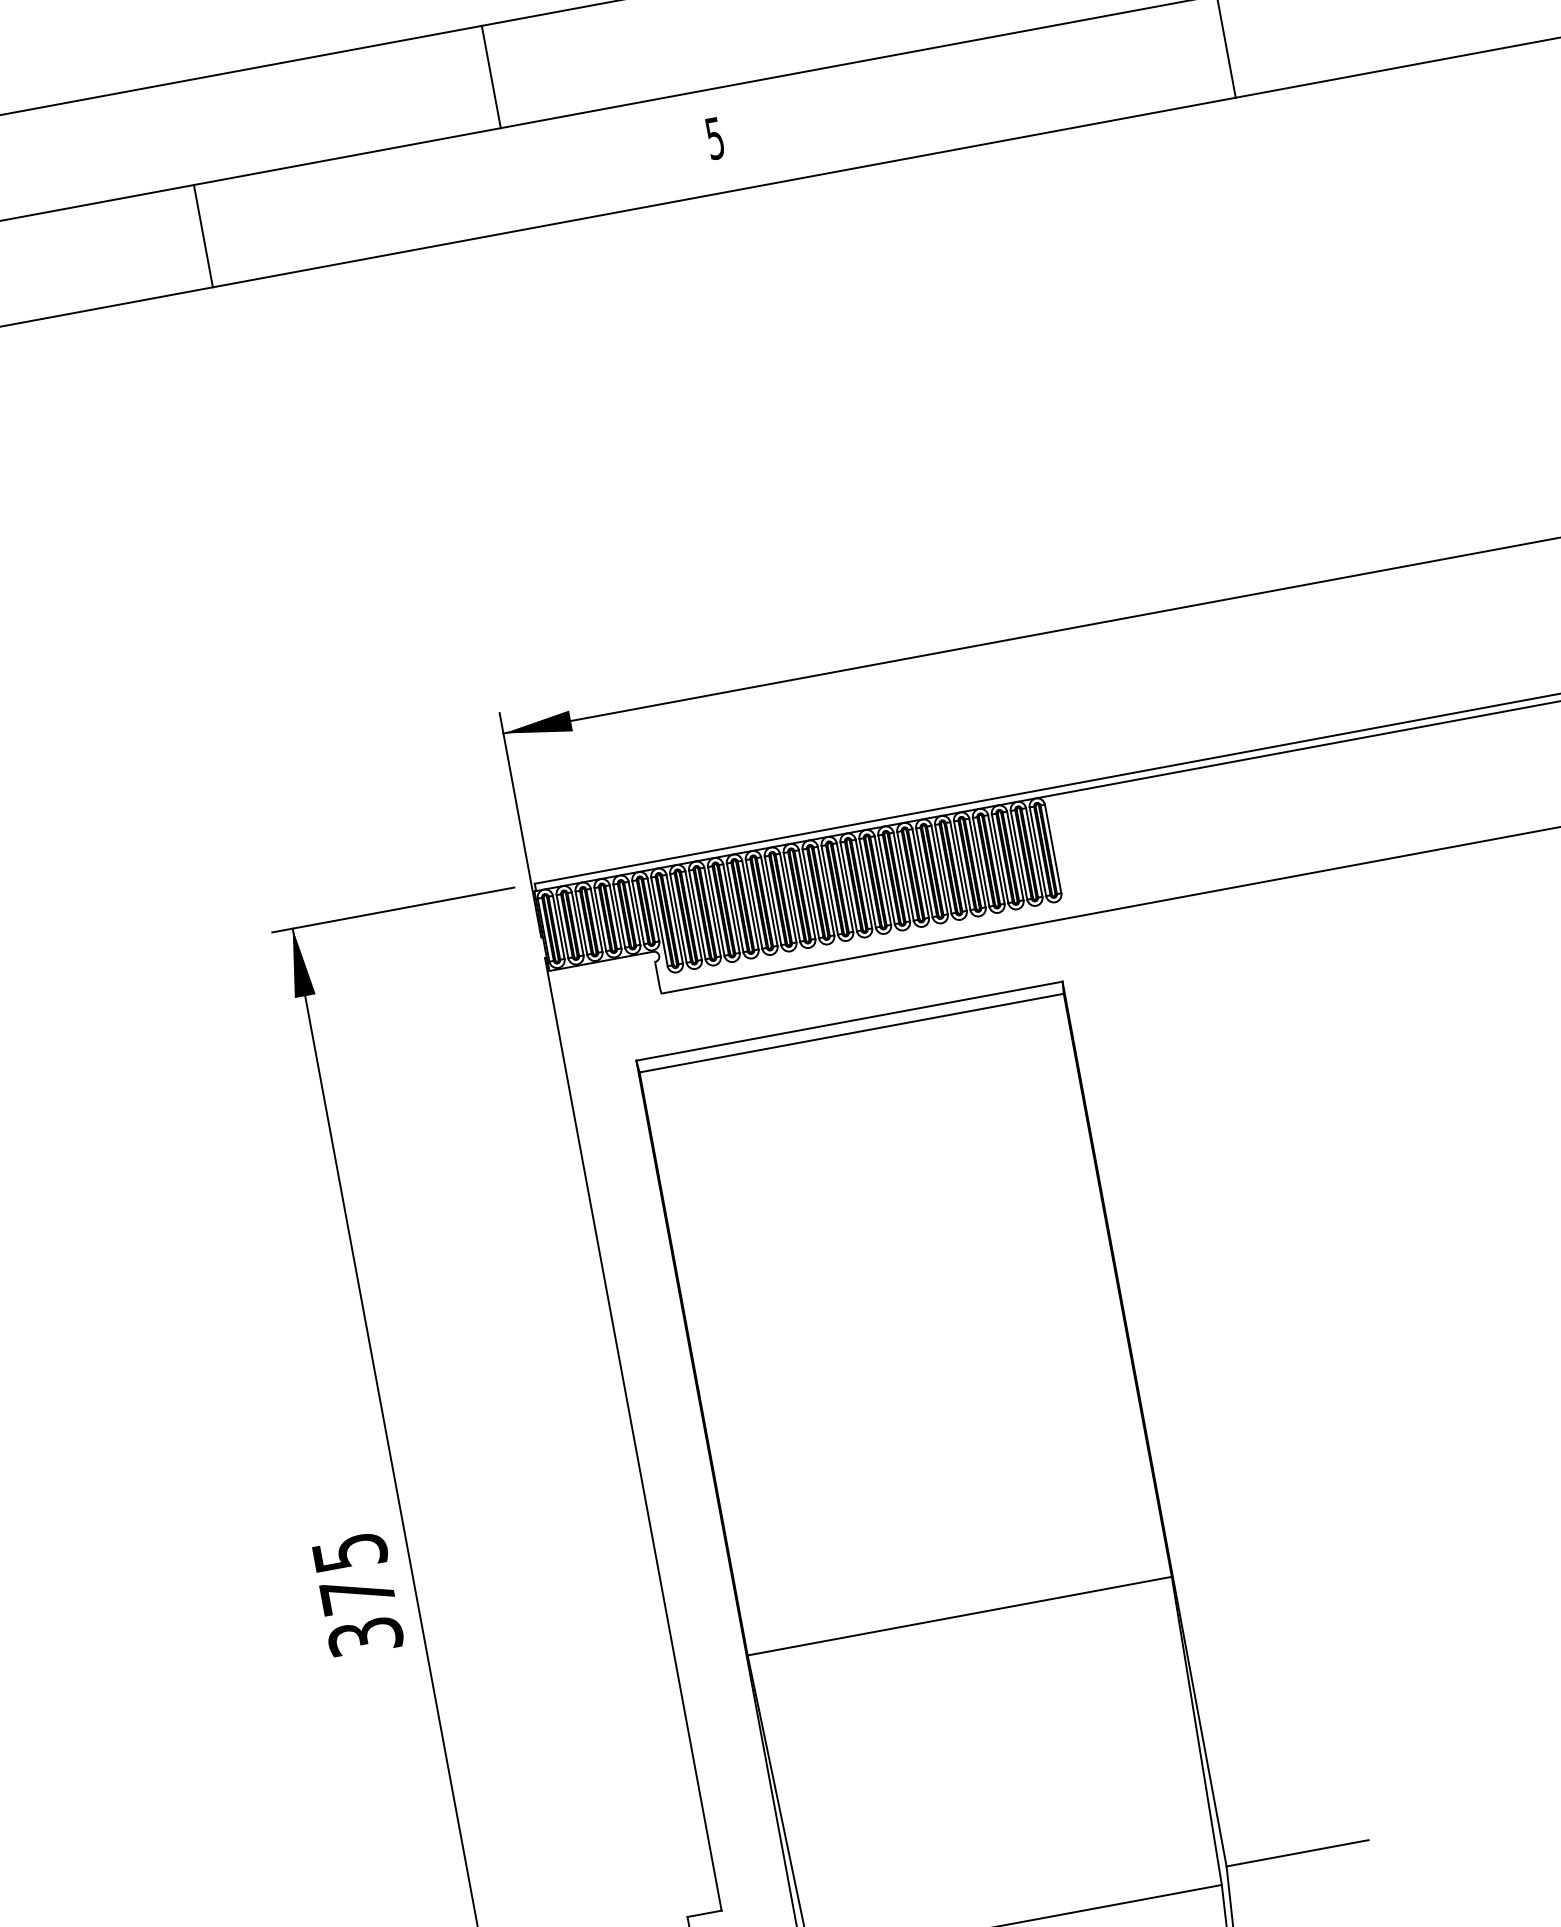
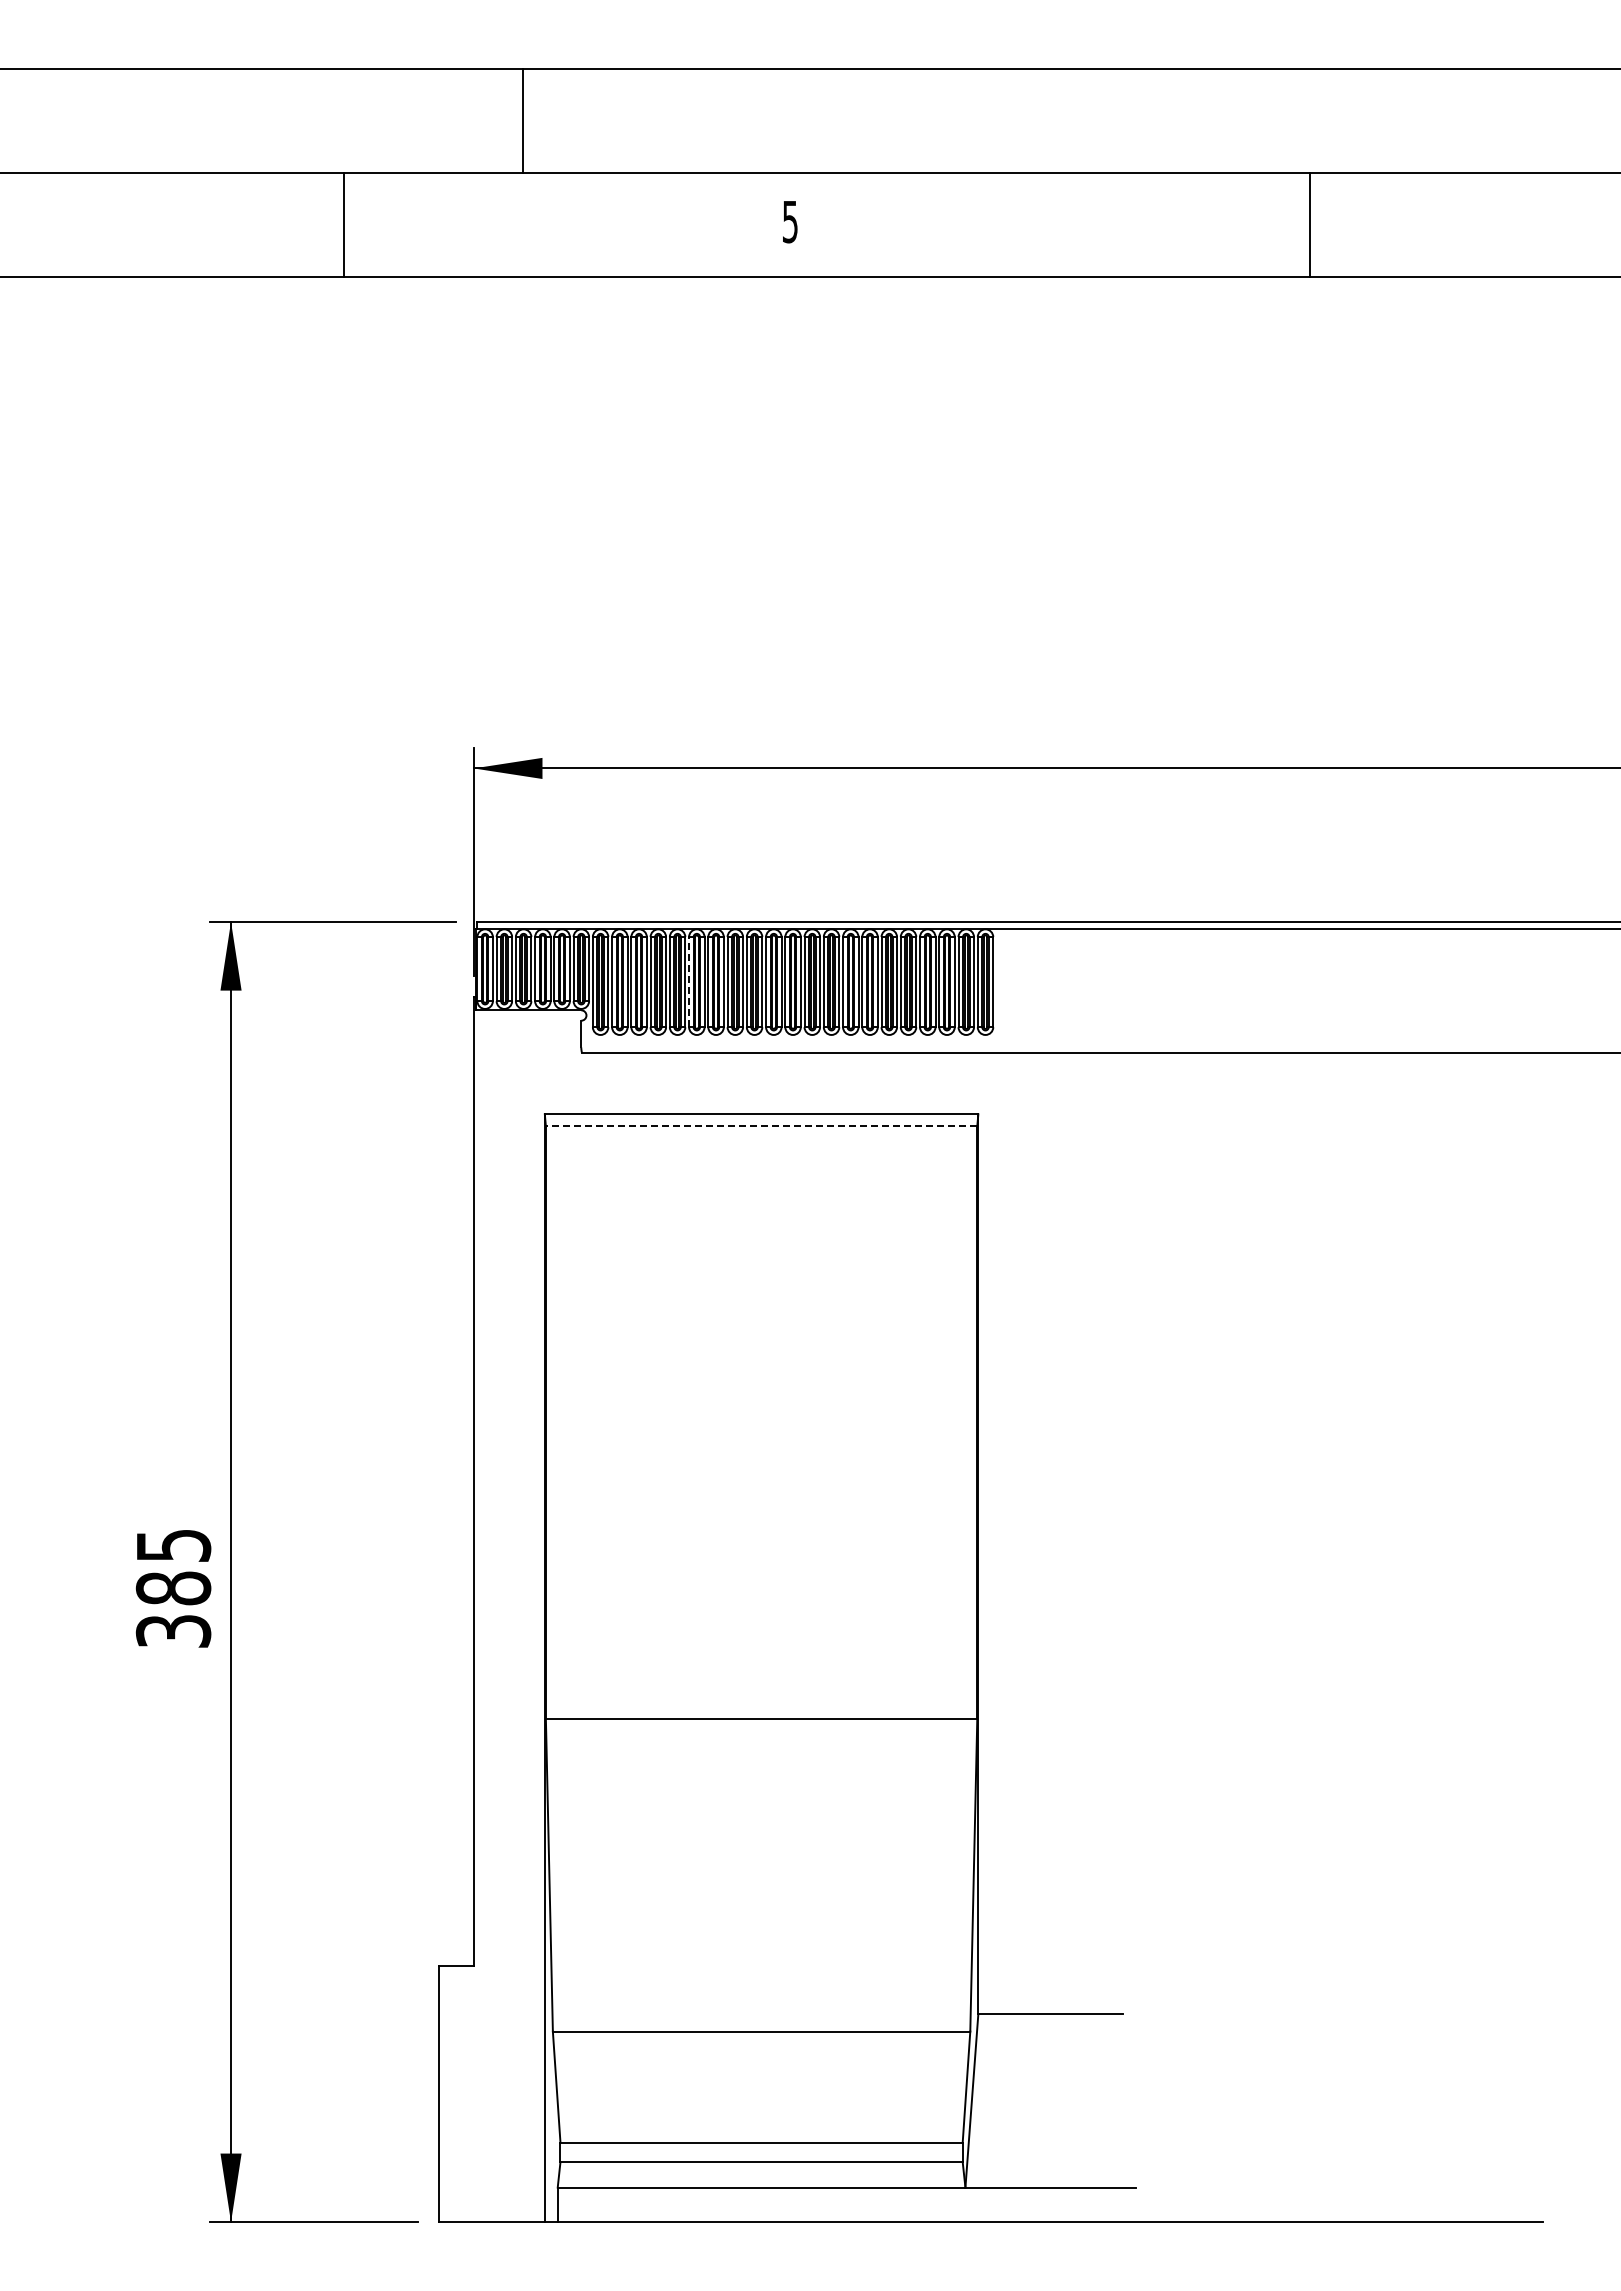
line: (491, 76) -> (522, 120), moved
line: (203, 235) -> (344, 224), moved
line: (754, 903) -> (689, 981), solid -> dashed
line: (851, 1033) -> (761, 1126), solid -> dashed
text: (357, 1594) -> (173, 1588), 375 -> 385

